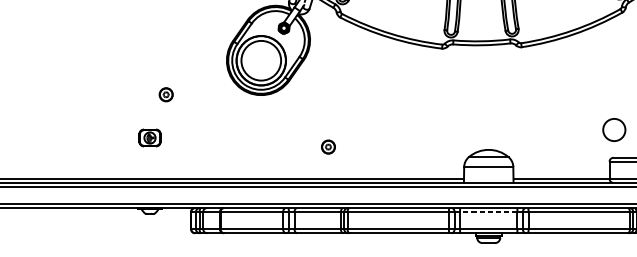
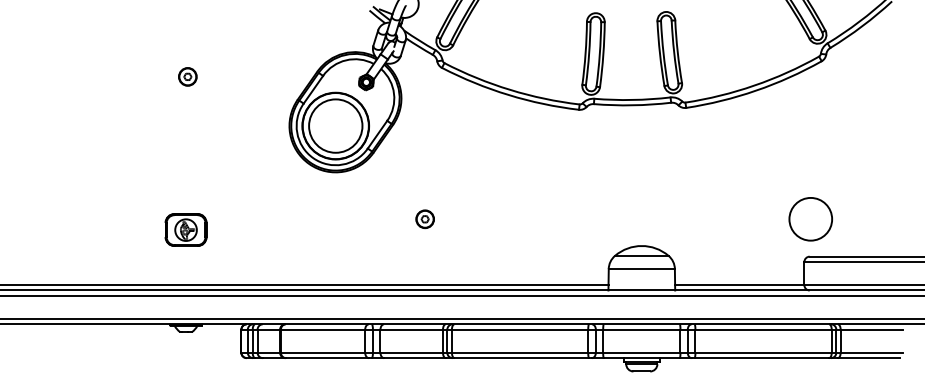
part: (165, 94) -> (187, 76), moved
circle: (614, 129) -> (810, 218), size x1.43
part: (149, 137) -> (185, 229), size x1.43
part: (327, 147) -> (424, 219), moved
line: (488, 211) -> (641, 329), dashed -> solid

